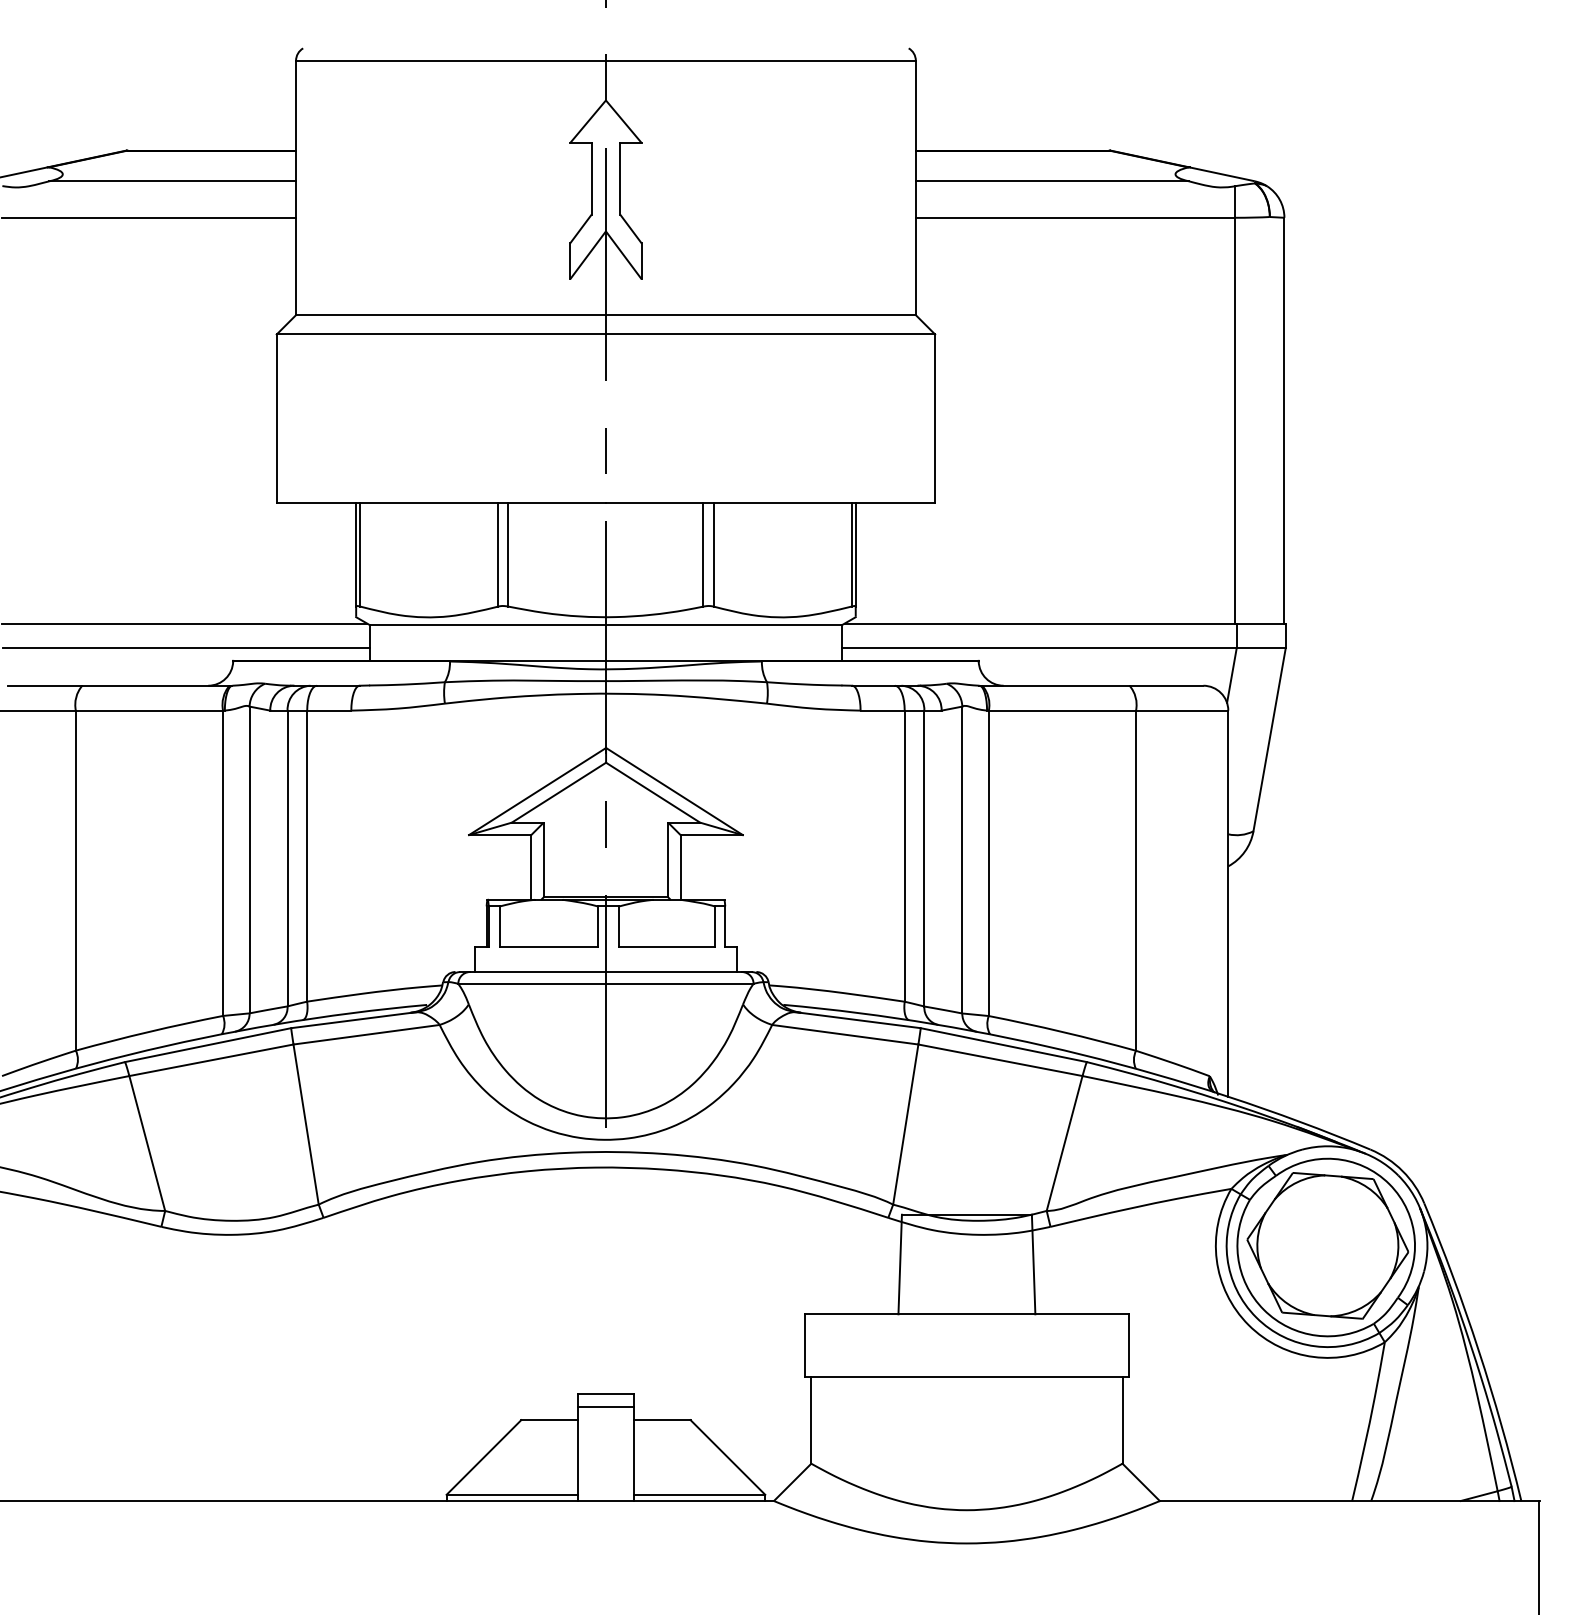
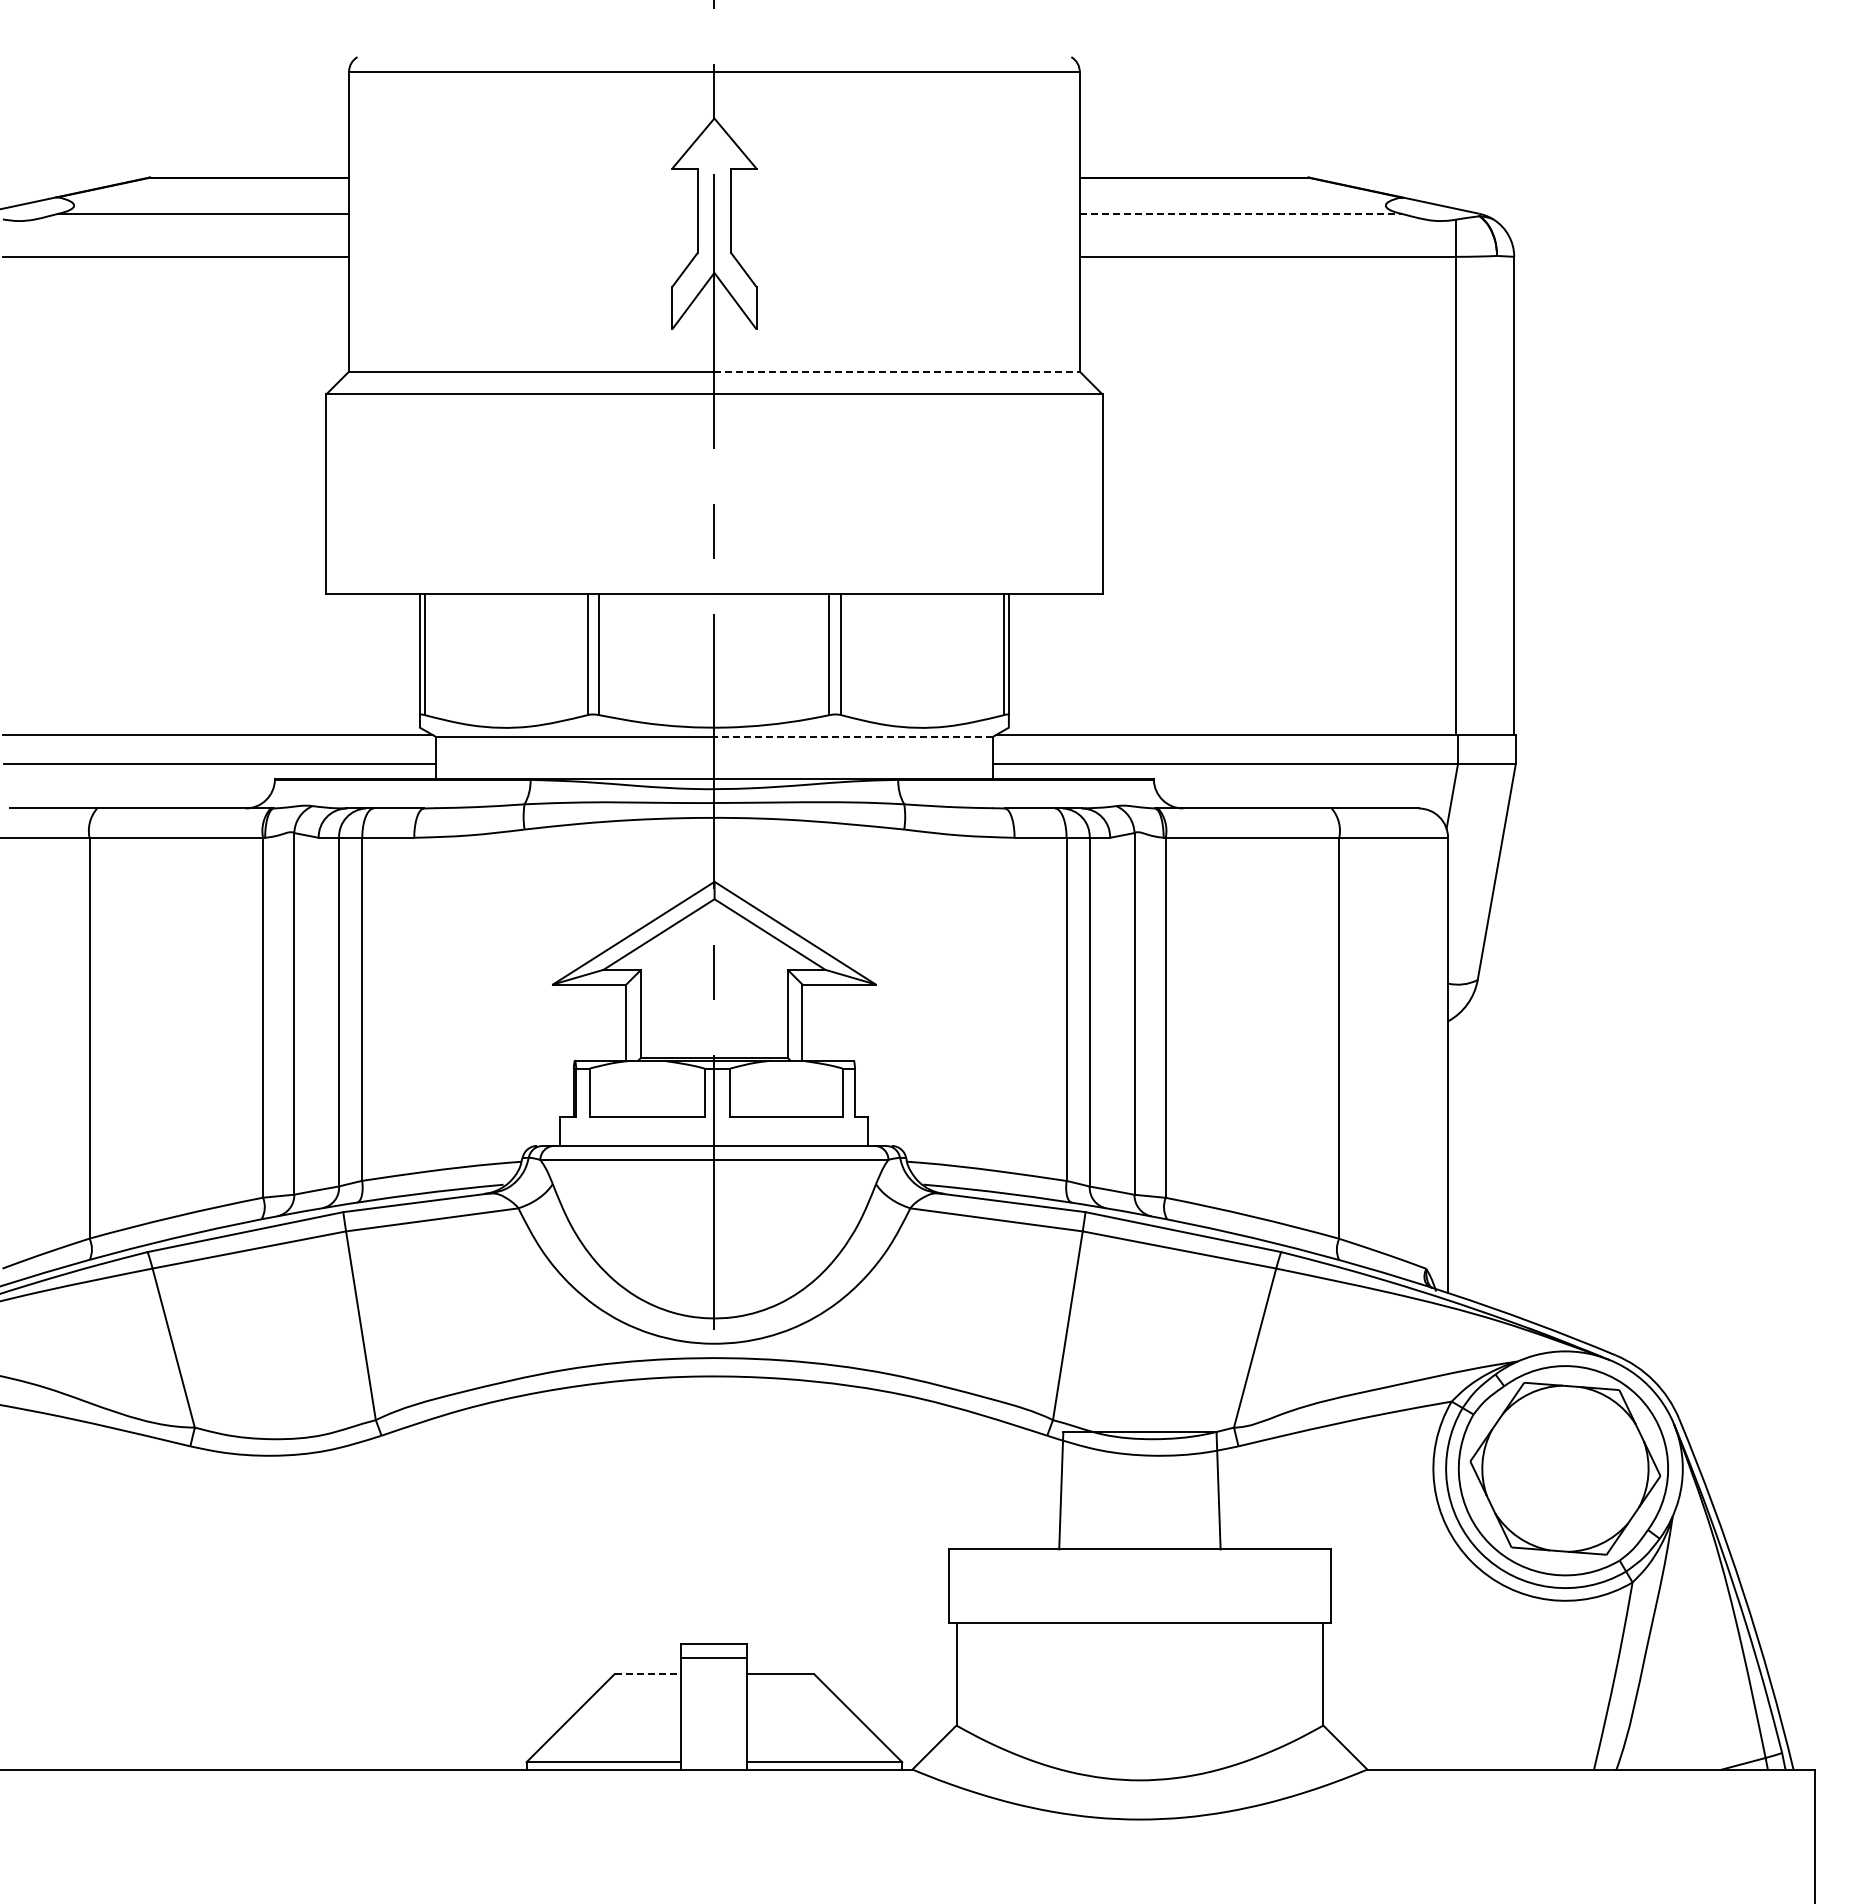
line: (1052, 181) -> (1240, 213), solid -> dashed
line: (761, 315) -> (897, 371), solid -> dashed
line: (723, 624) -> (853, 736), solid -> dashed
line: (550, 1420) -> (648, 1674), solid -> dashed

